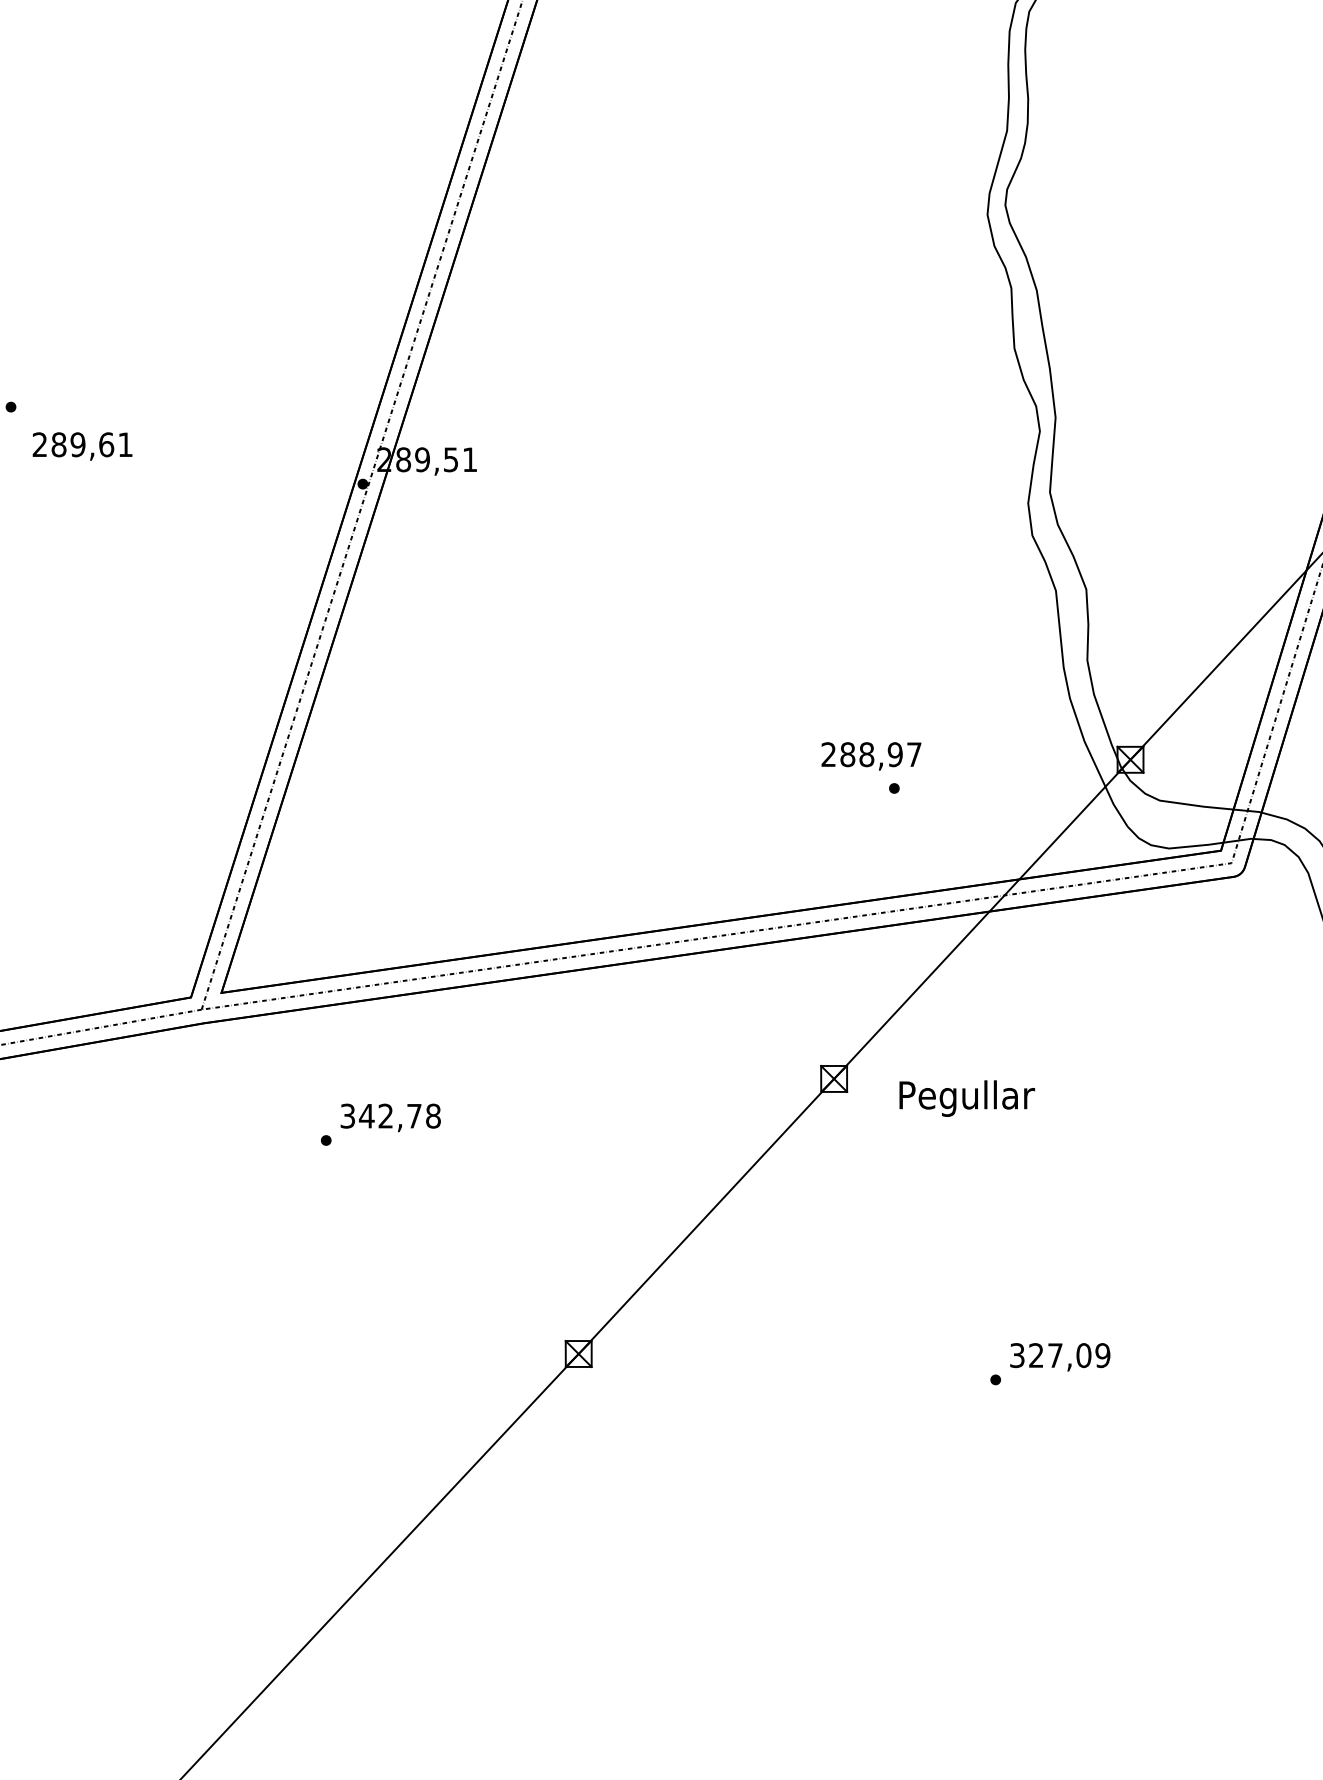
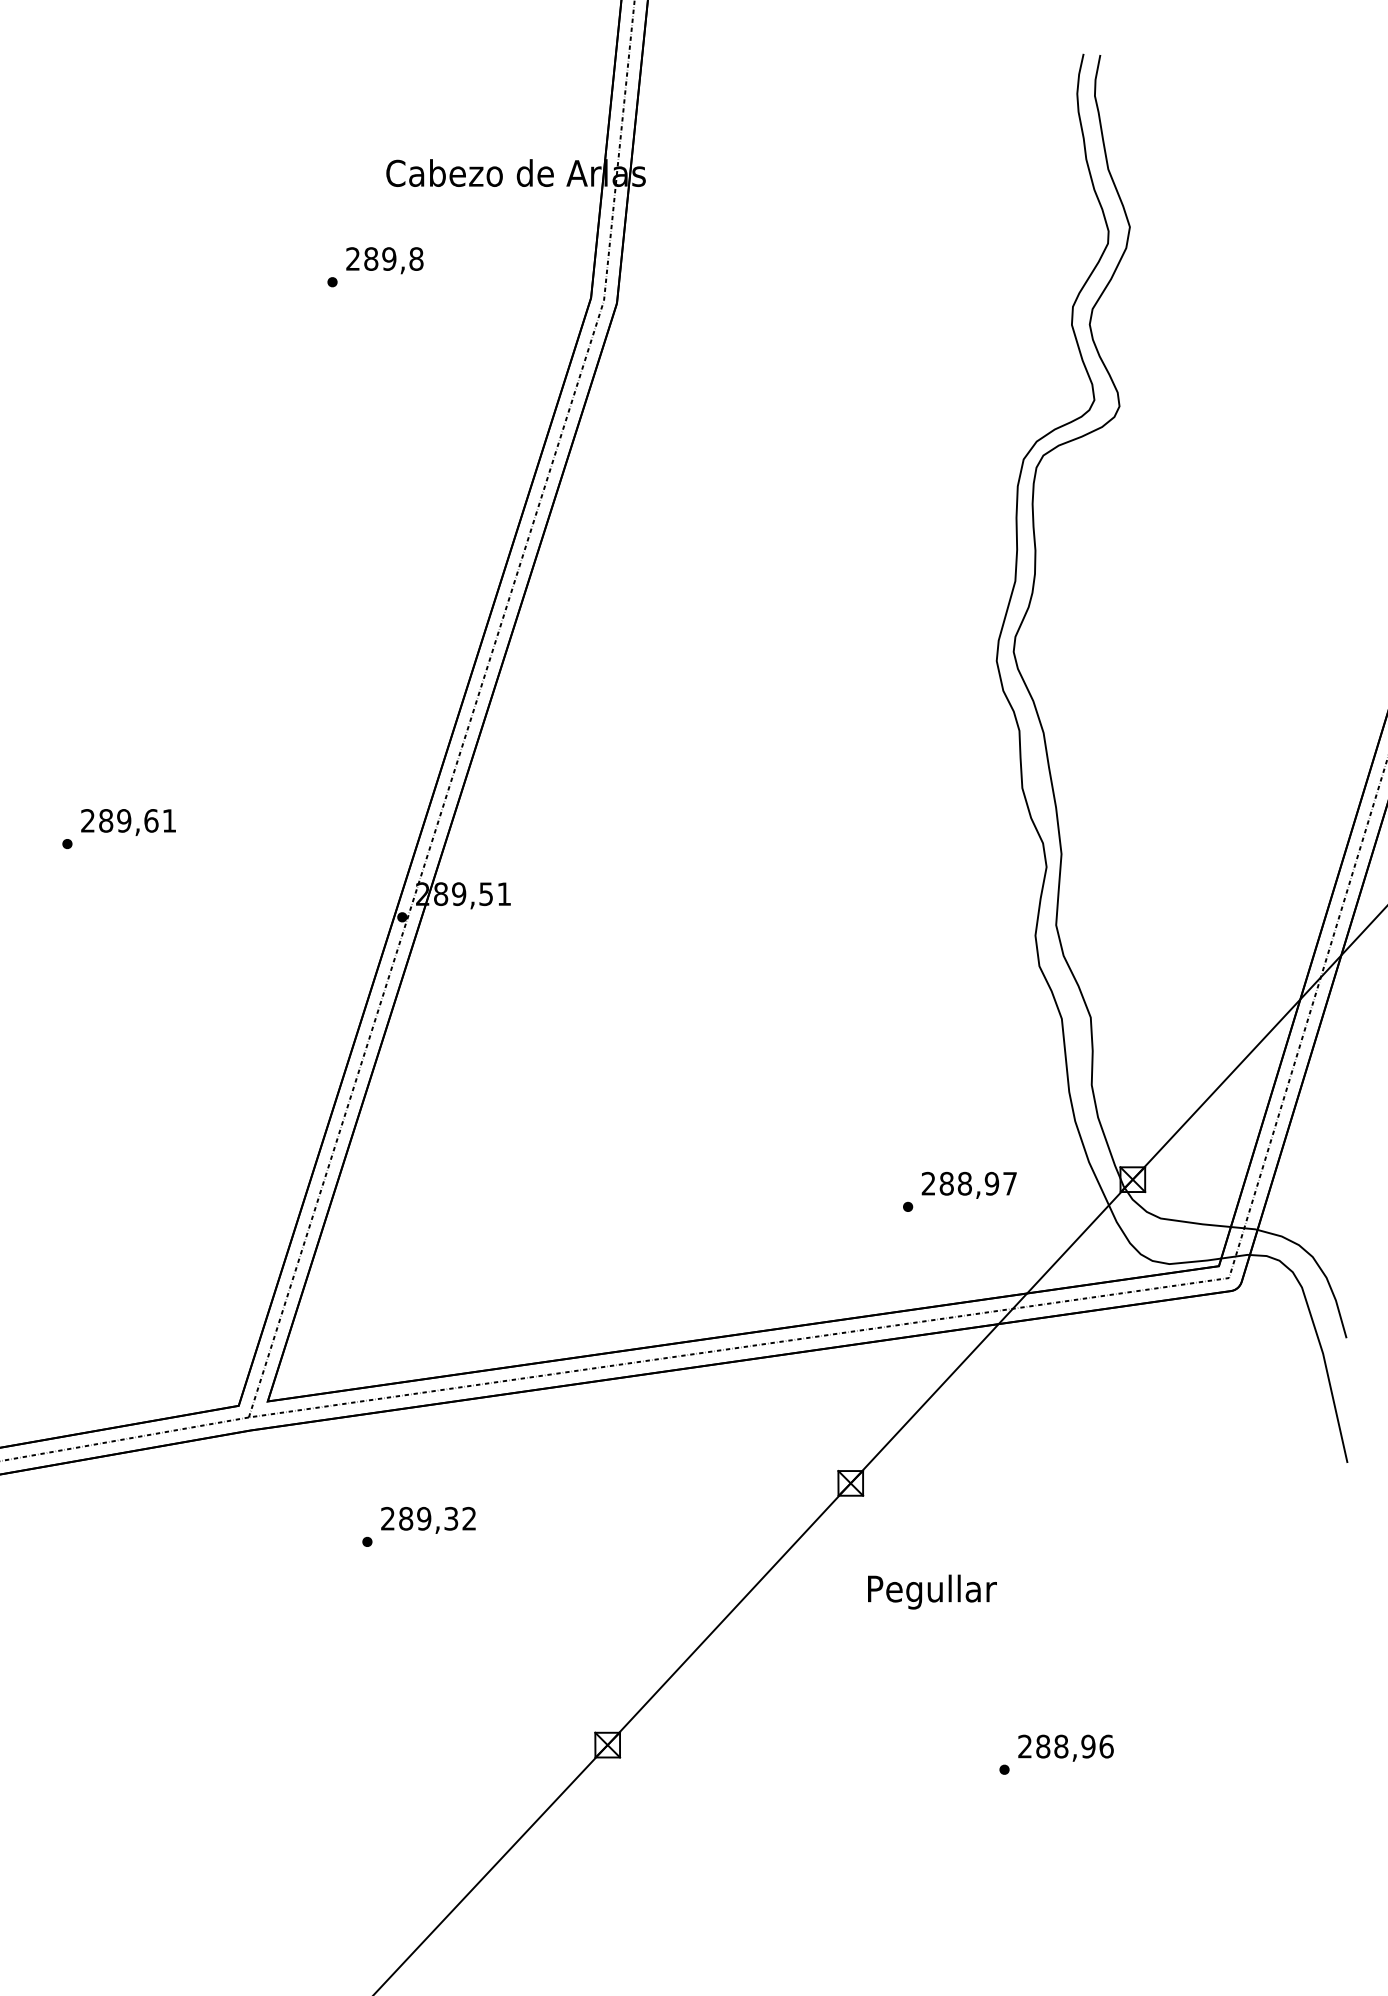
text: (82, 446) -> (128, 822), moved
text: (870, 756) -> (968, 1185), moved
text: (967, 1097) -> (932, 1591), moved
text: (390, 1115) -> (428, 1518), 342,78 -> 289,32
text: (1059, 1355) -> (1065, 1746), 327,09 -> 288,96

